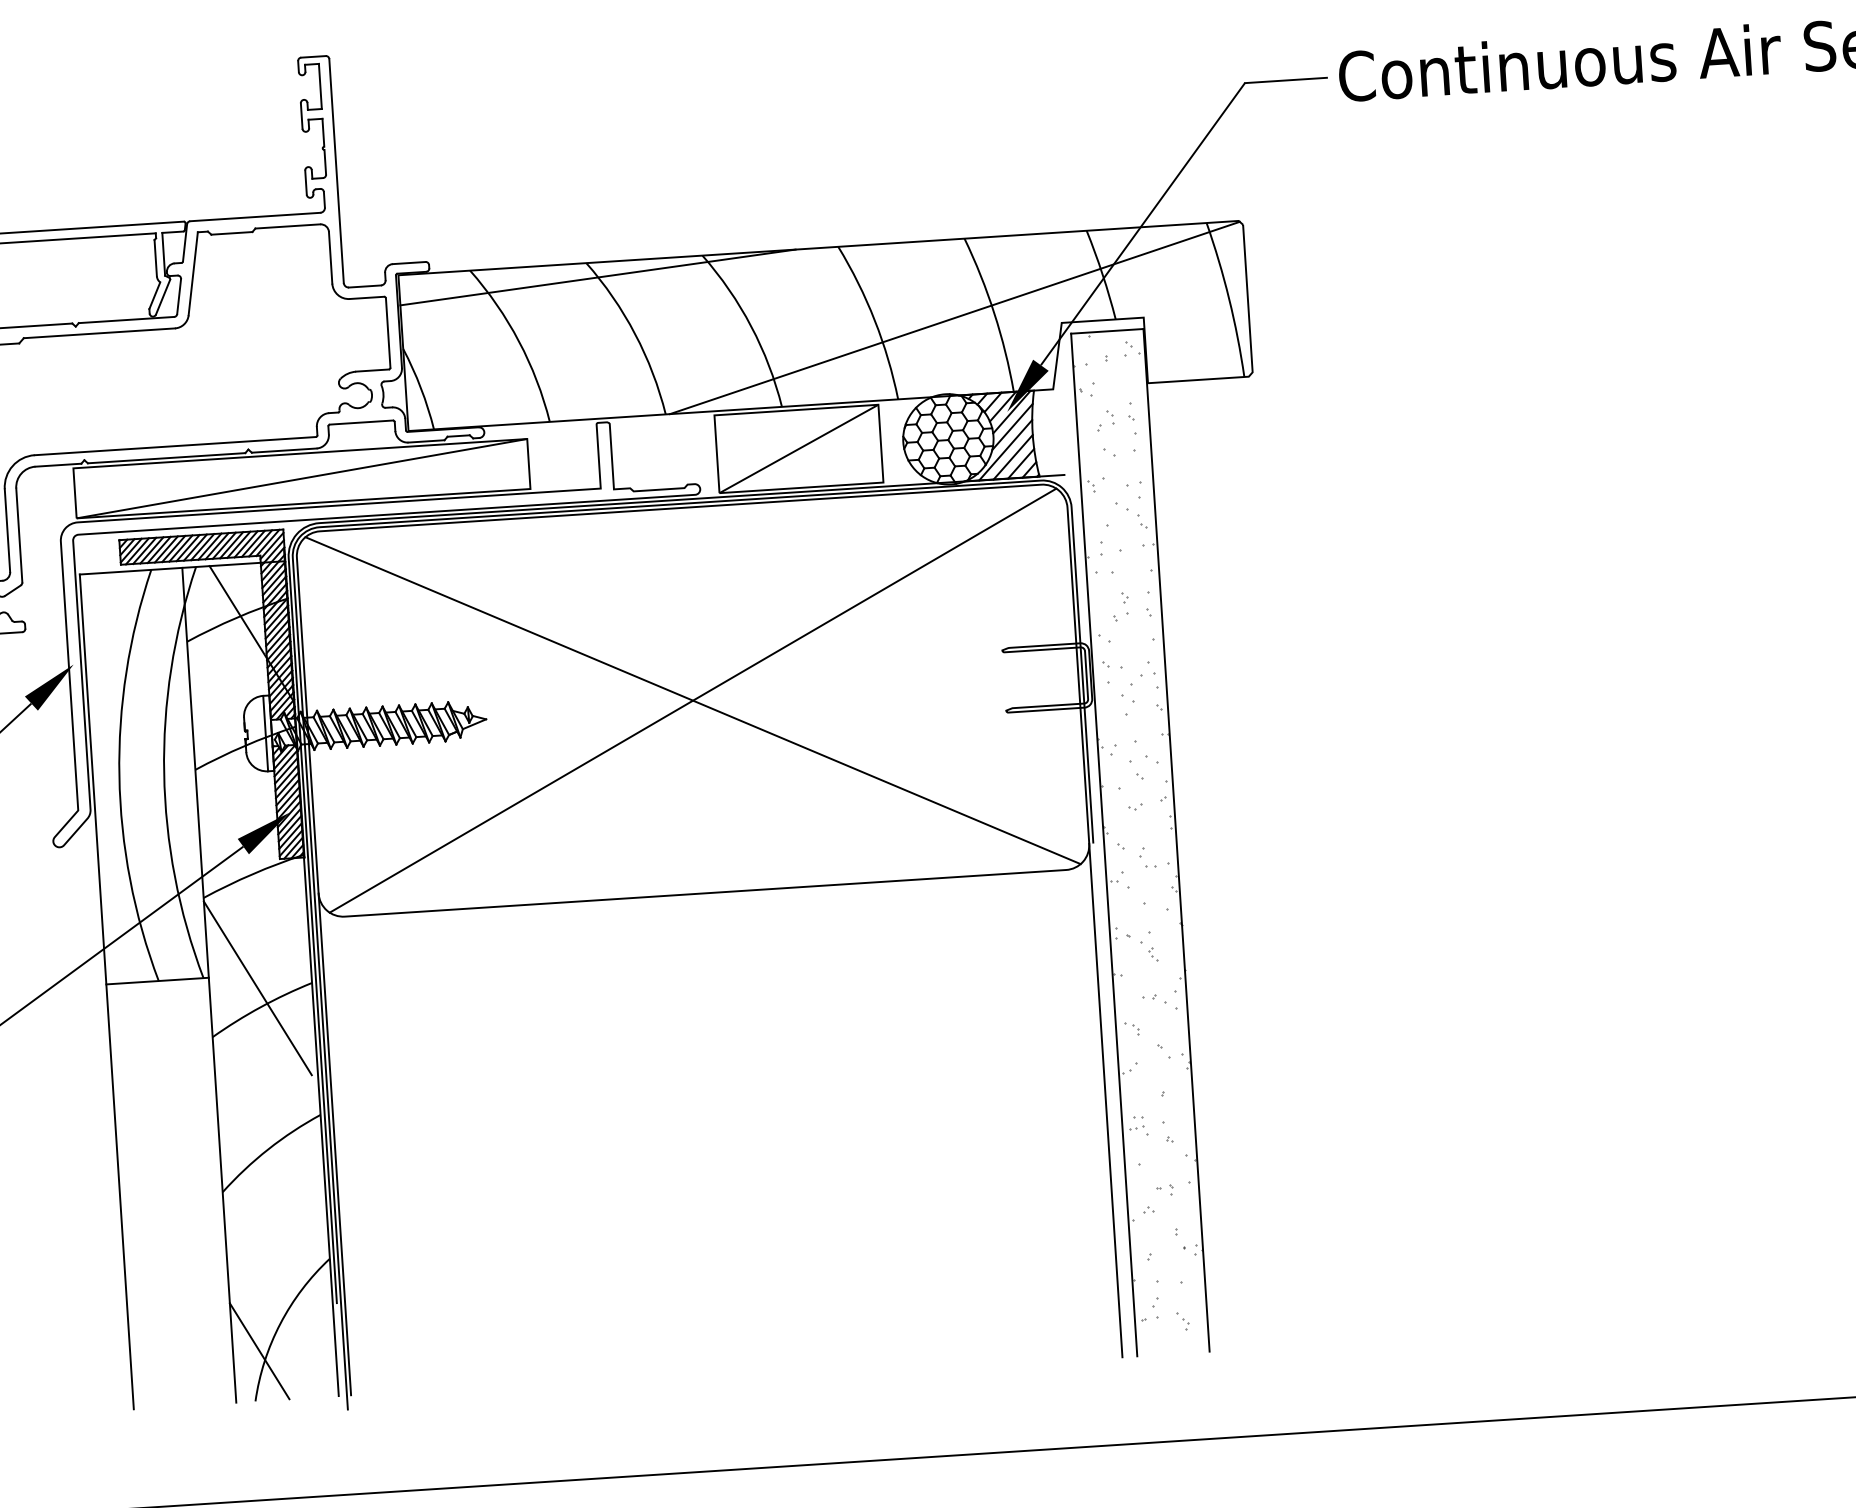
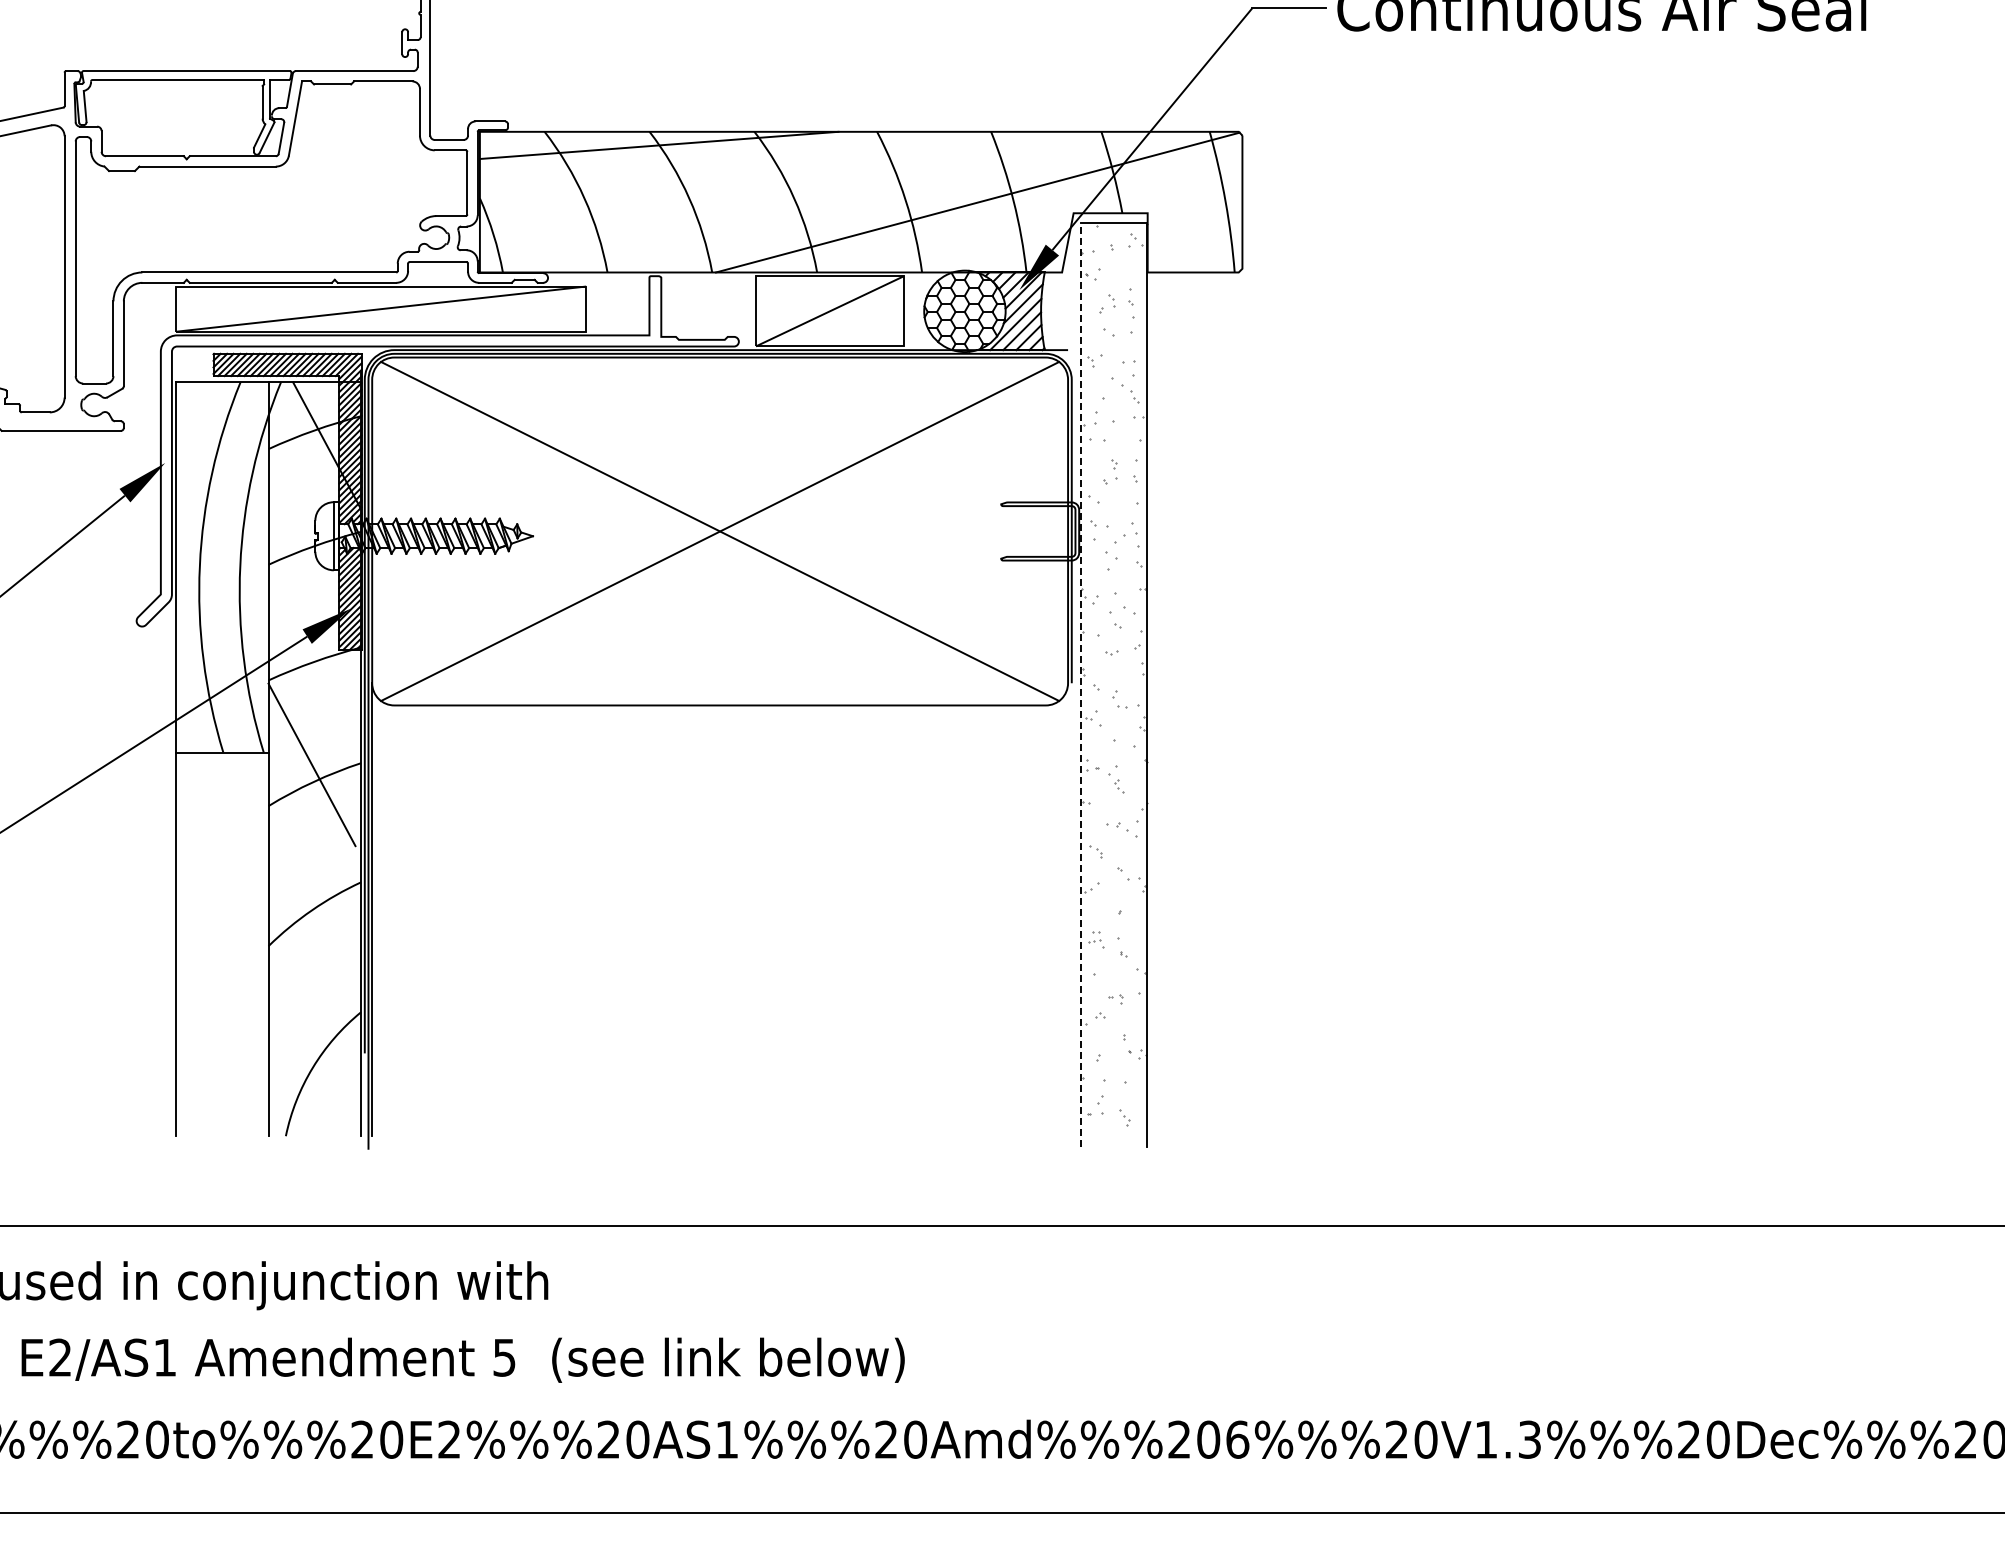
line: (1104, 845) -> (1081, 685), solid -> dashed
line: (1106, 1099) -> (1068, 914), removed
line: (259, 1351) -> (292, 1091), removed

